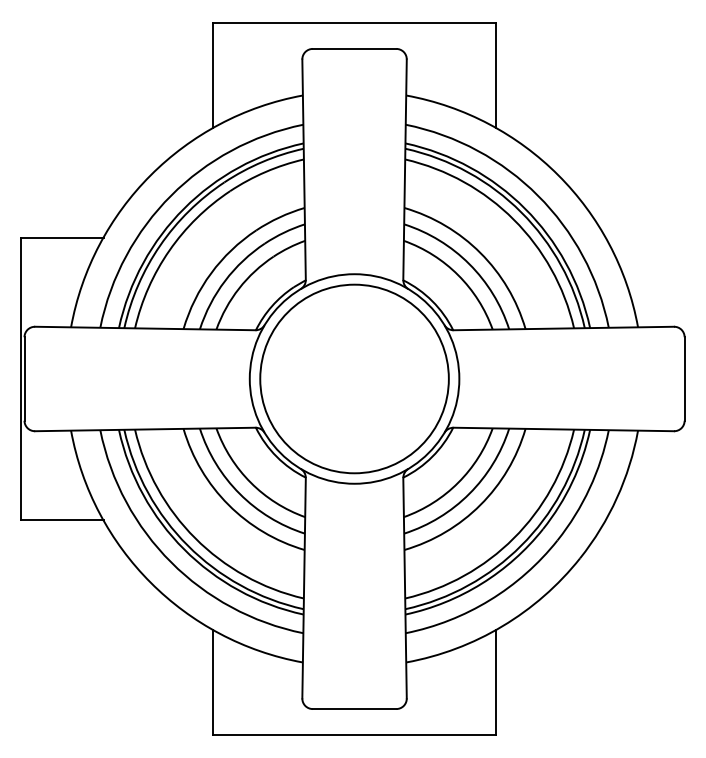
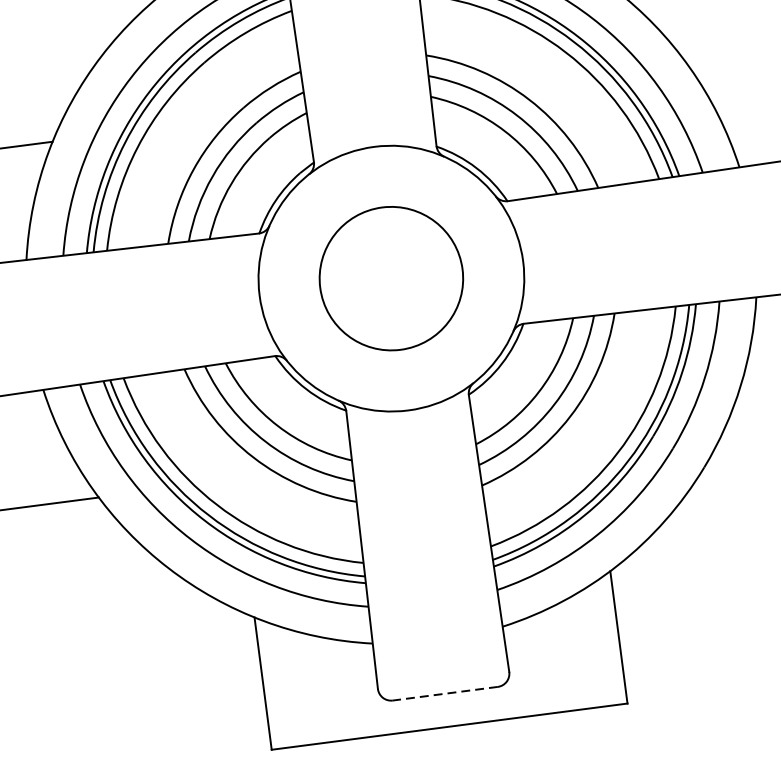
circle: (354, 378) -> (391, 278), size x0.6
line: (354, 709) -> (445, 694), solid -> dashed

